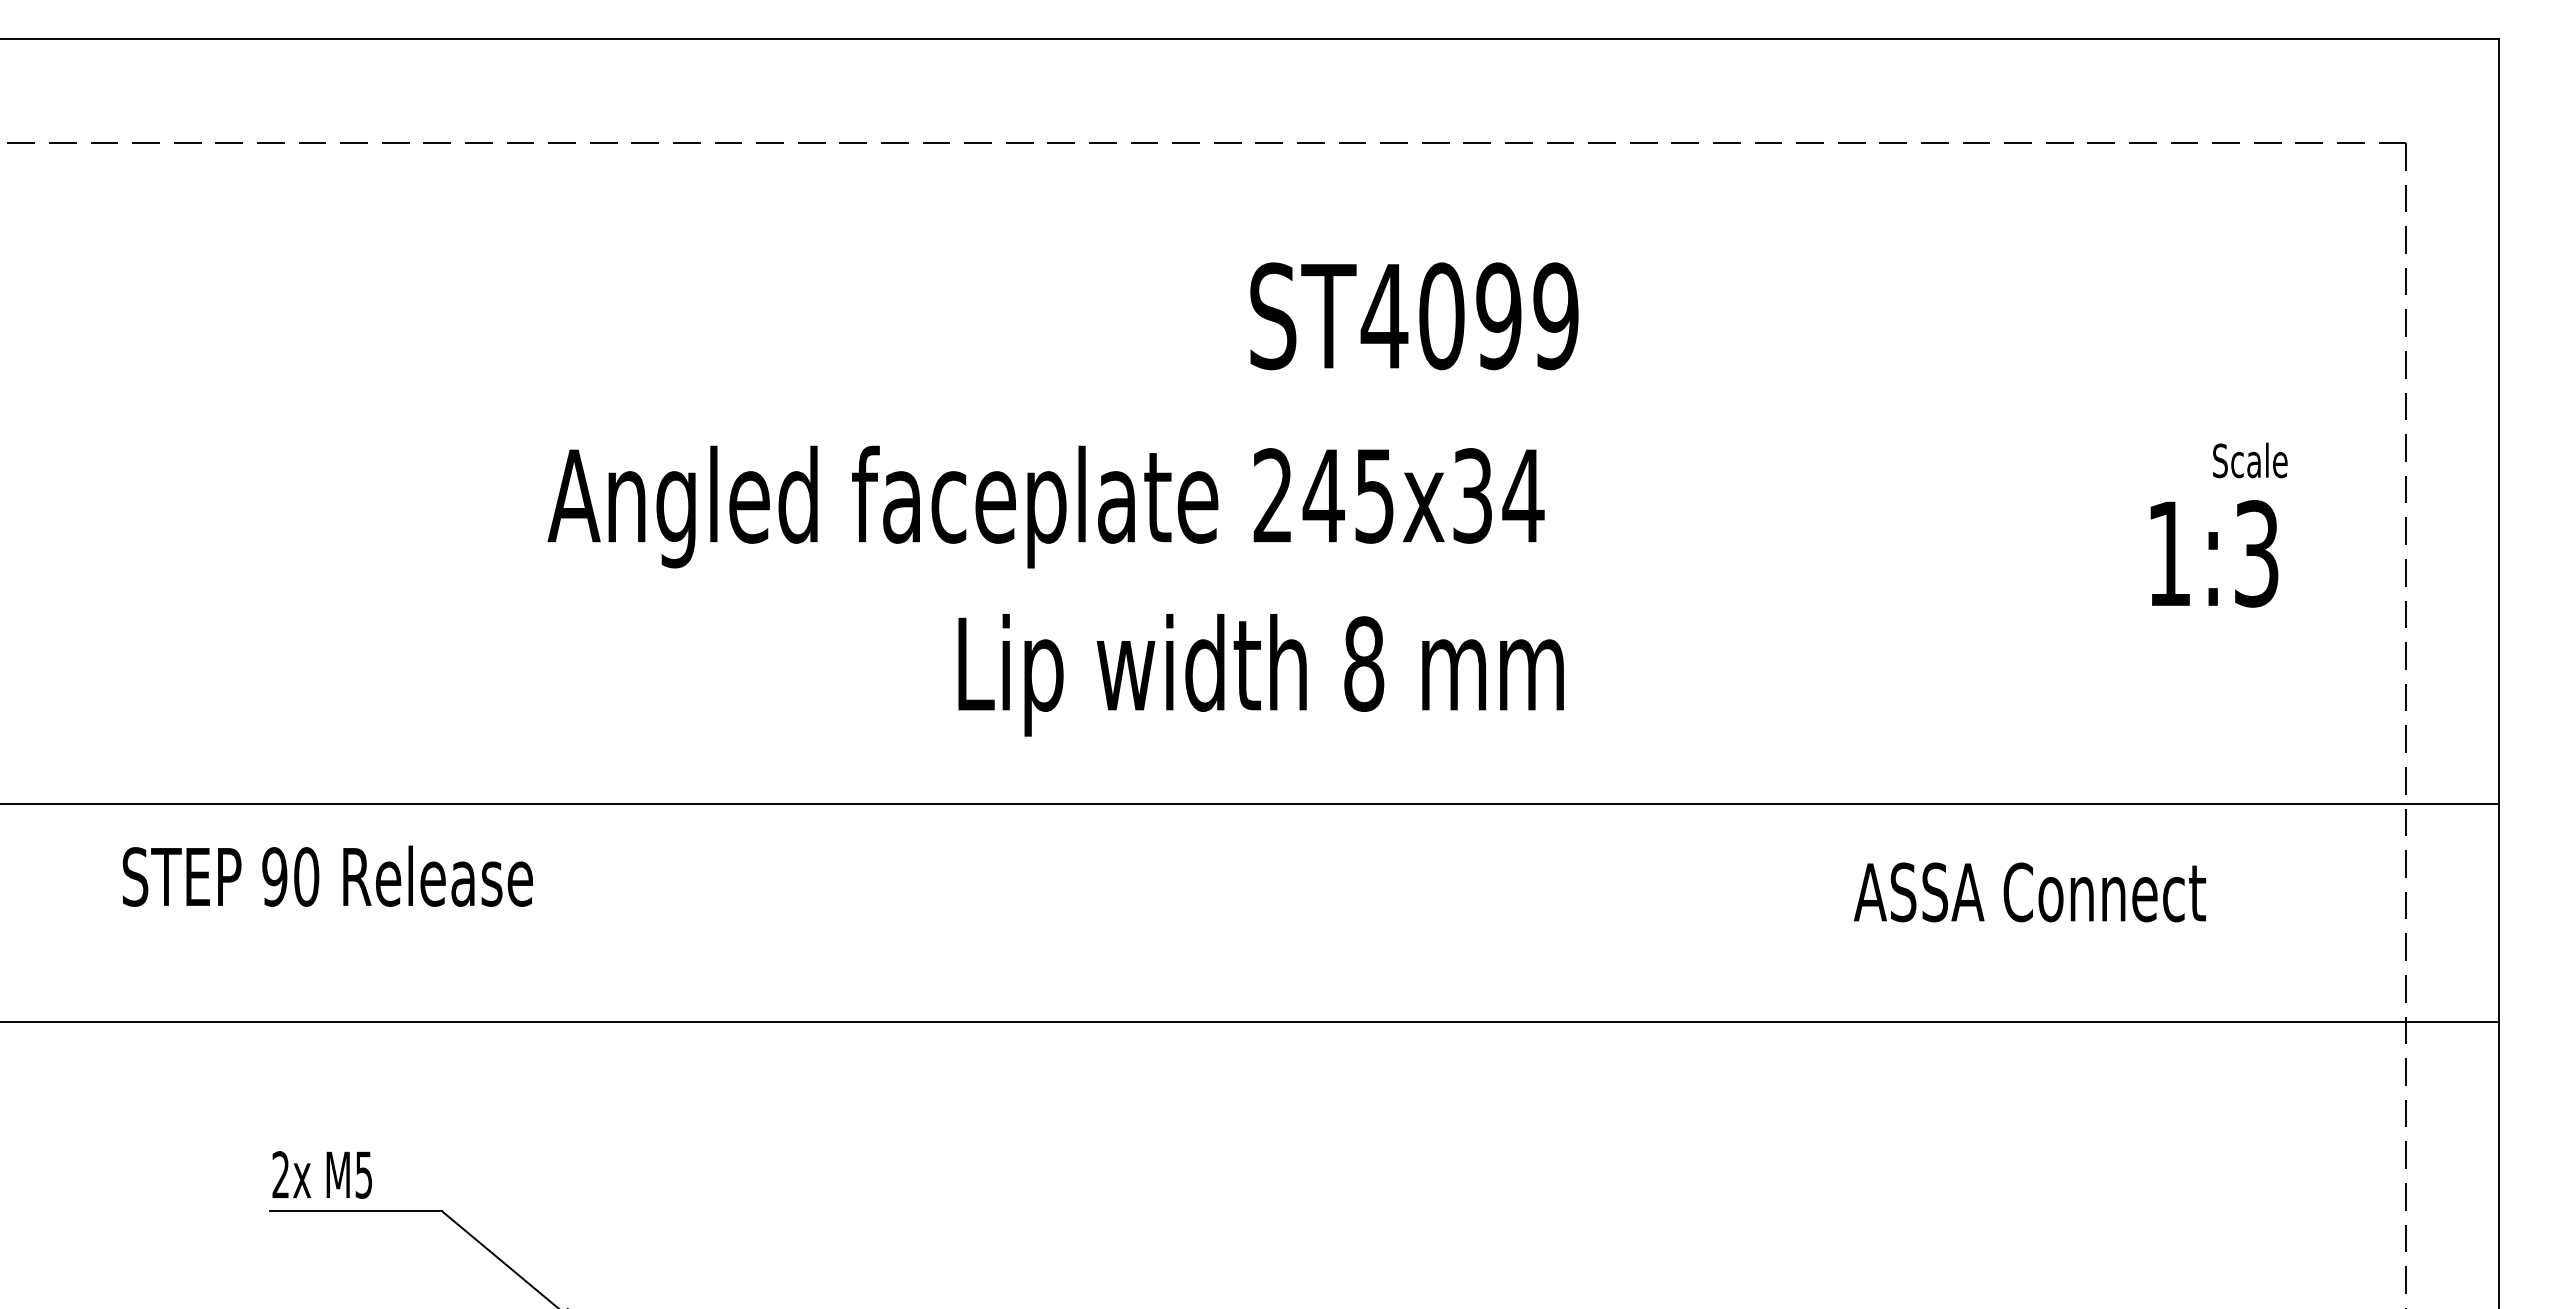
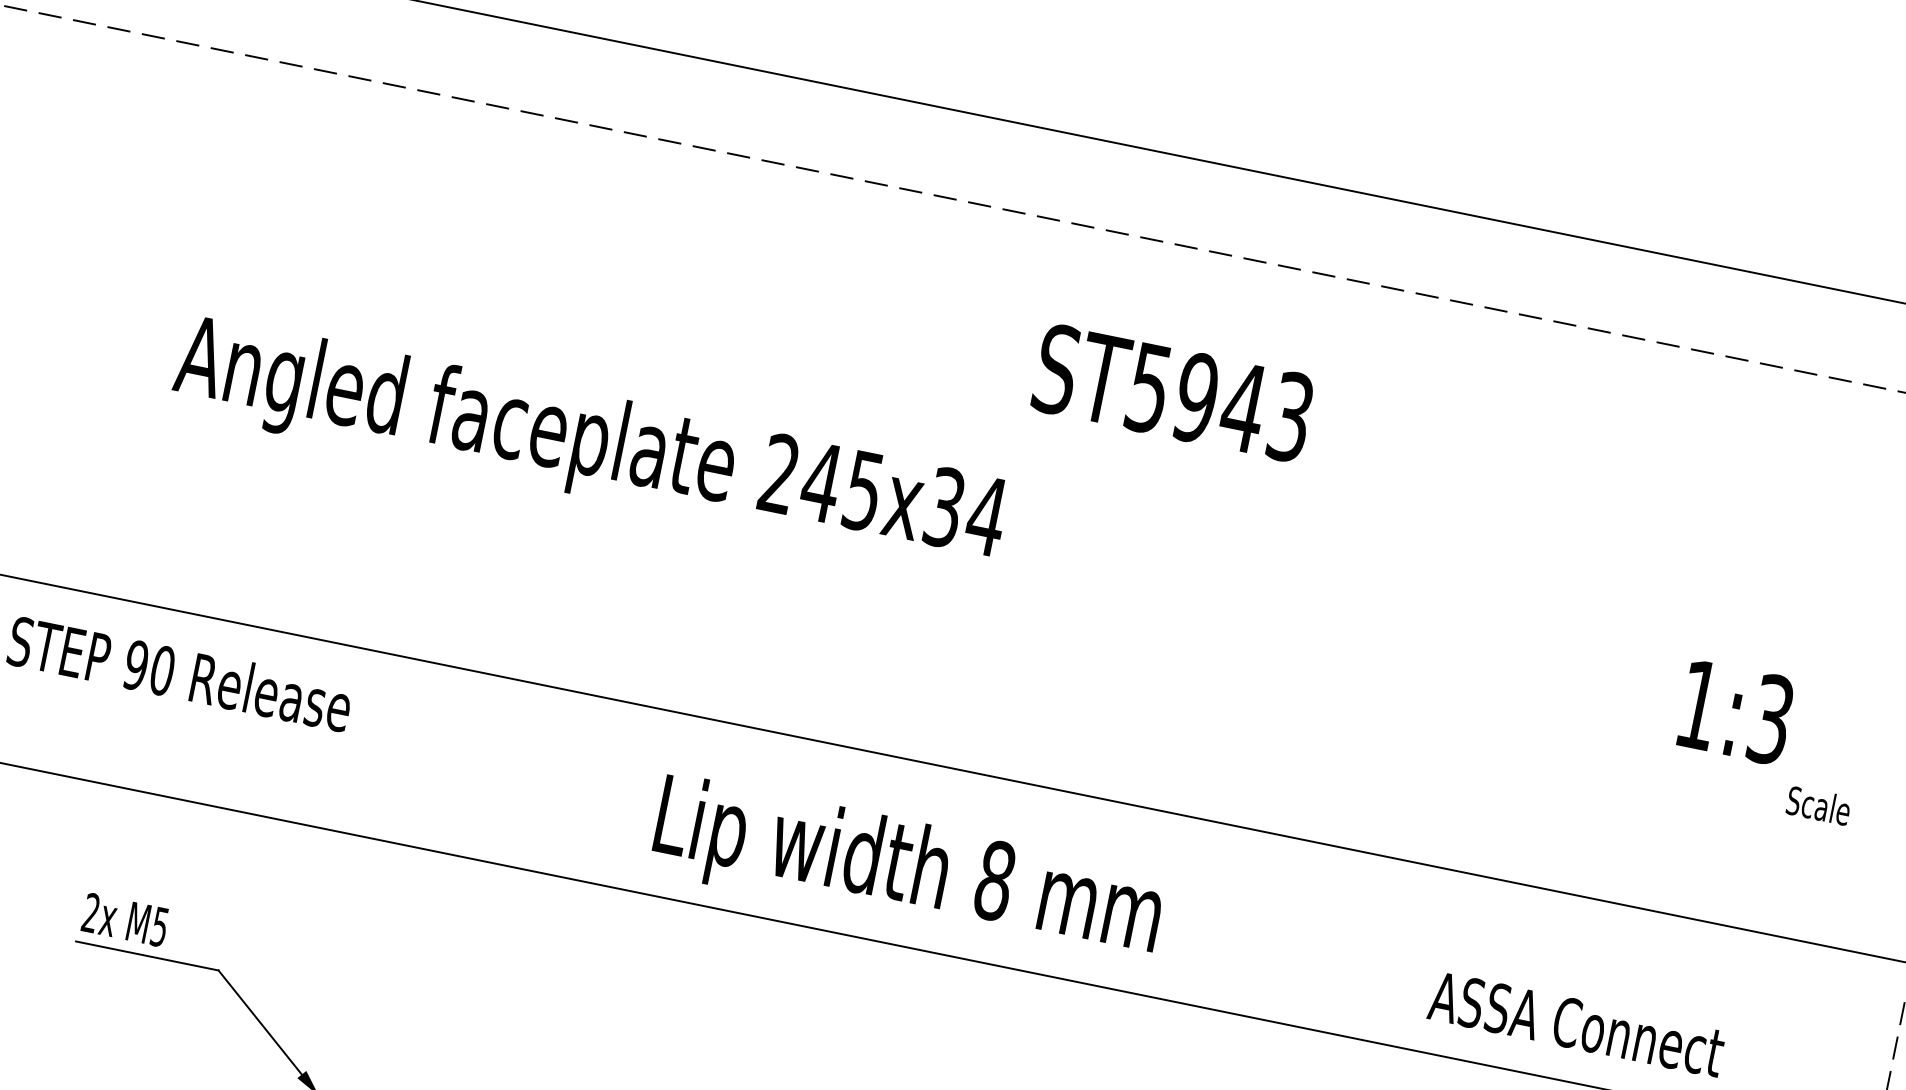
text: (1469, 316) -> (1219, 402), ST4099 -> ST5943
text: (2250, 460) -> (1819, 805), moved
text: (1045, 506) -> (589, 444), moved
text: (2214, 553) -> (1736, 712), moved
text: (1260, 675) -> (907, 872), moved
text: (2030, 892) -> (1577, 1024), moved

